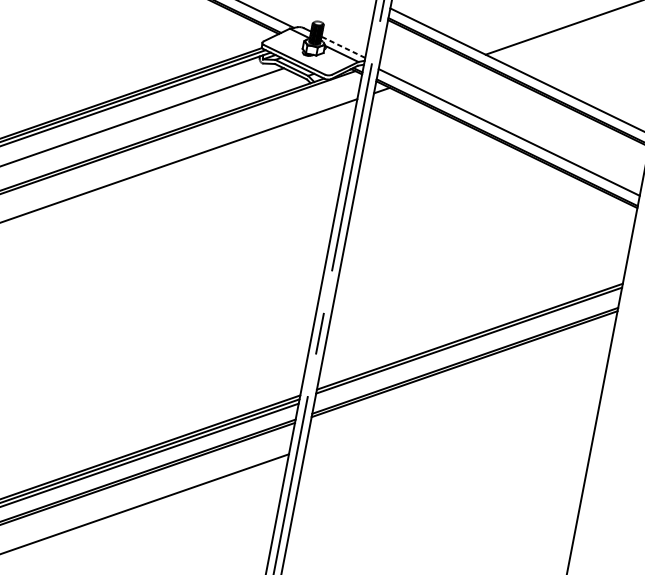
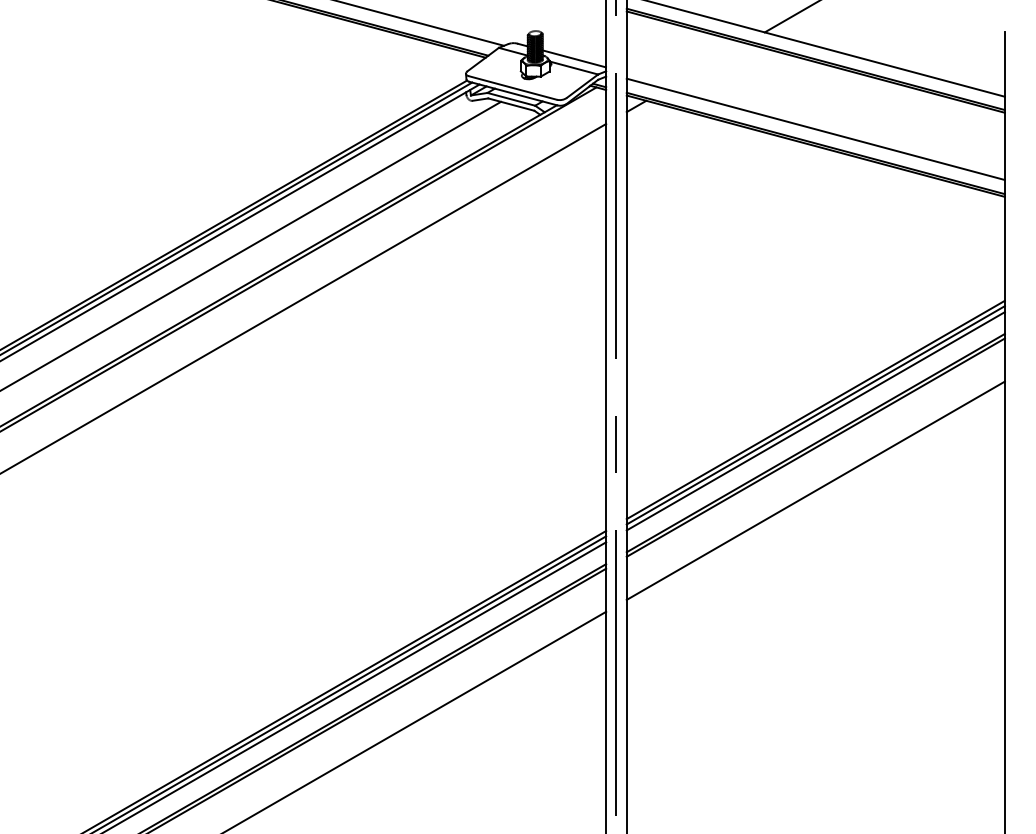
line: (343, 47) -> (574, 58), dashed -> solid
line: (468, 345) -> (815, 421), added
line: (458, 395) -> (815, 490), added

